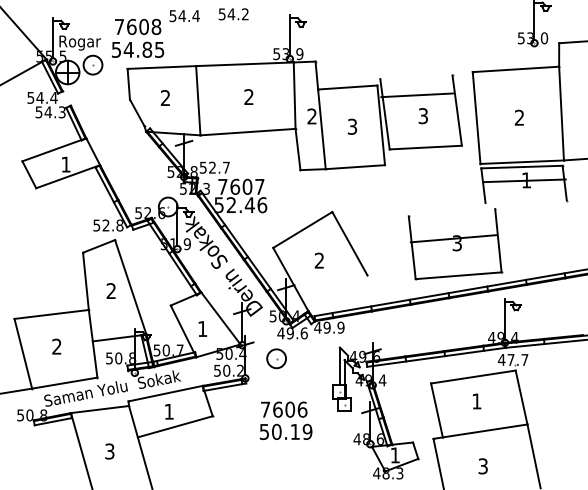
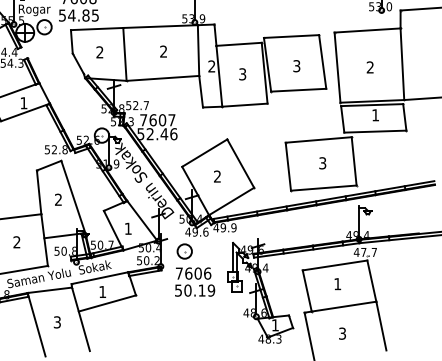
line: (417, 95) -> (291, 36), moved
line: (524, 180) -> (374, 131), moved
line: (453, 238) -> (318, 139), moved
line: (337, 293) -> (231, 201), added
text: (285, 420) -> (194, 281), moved

